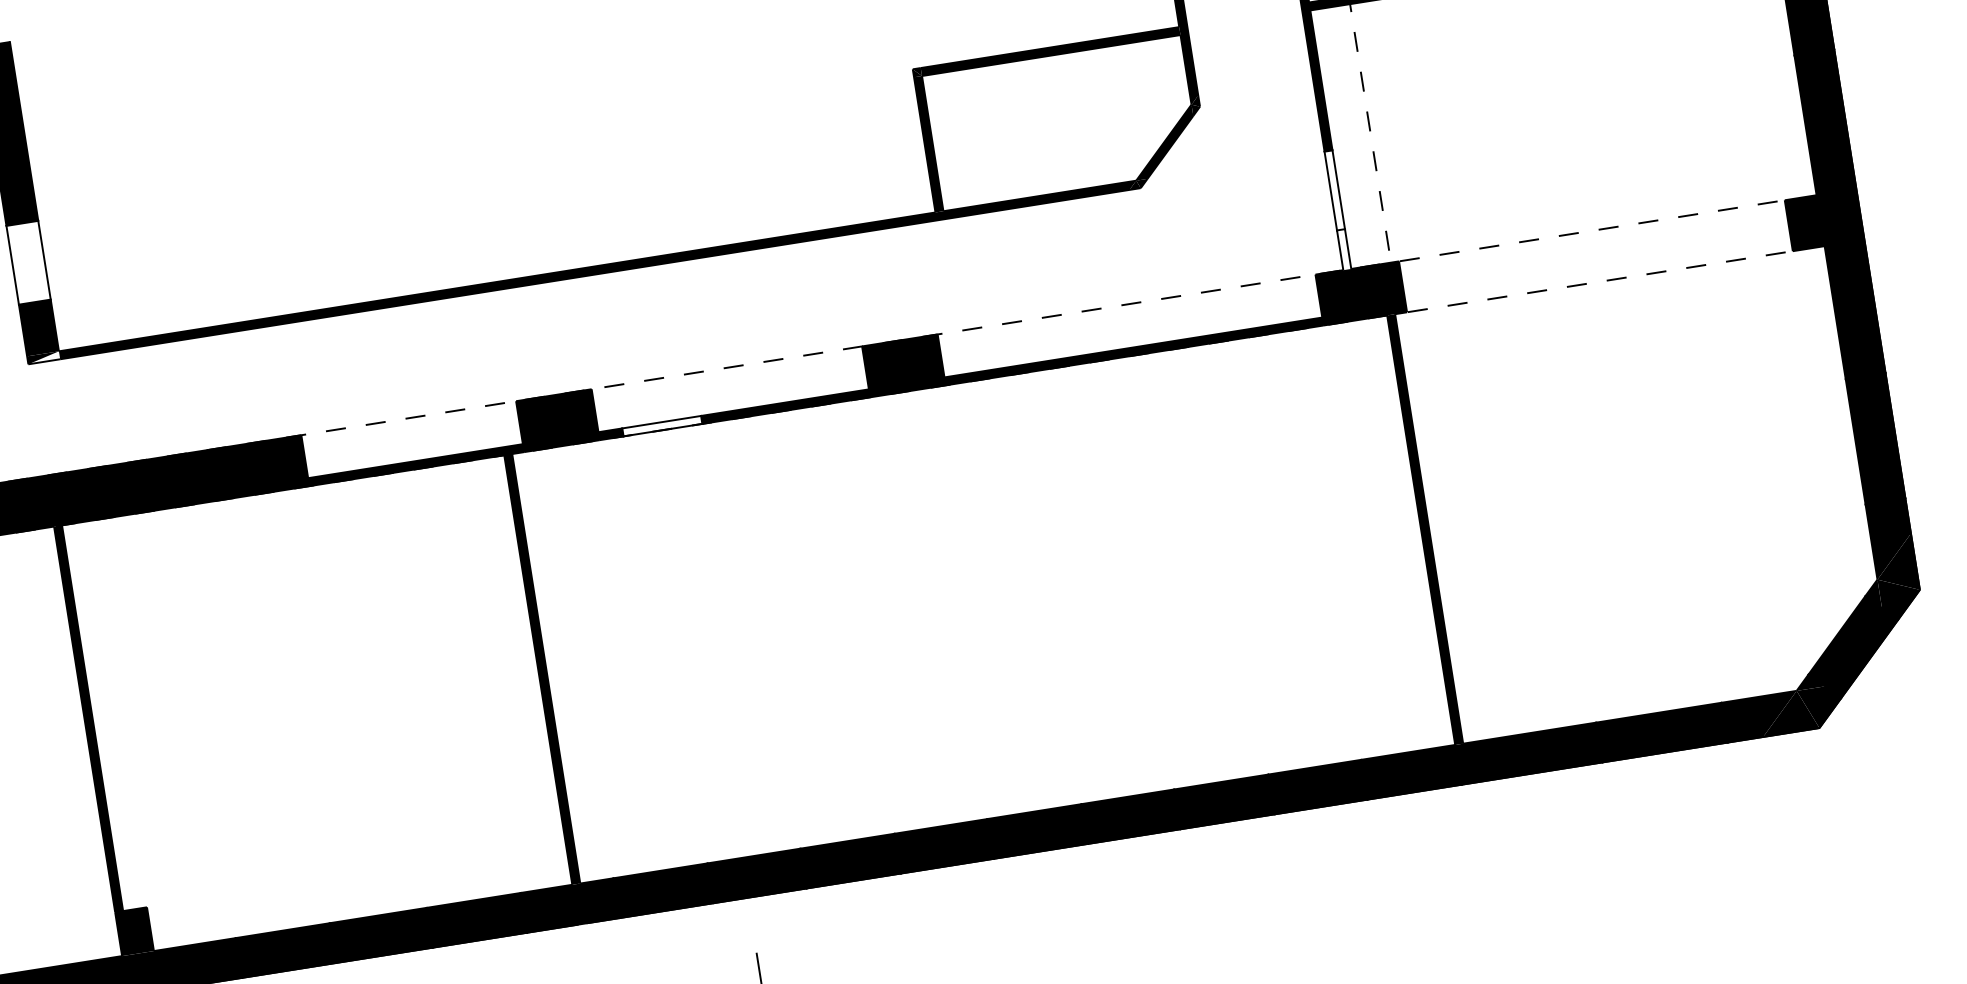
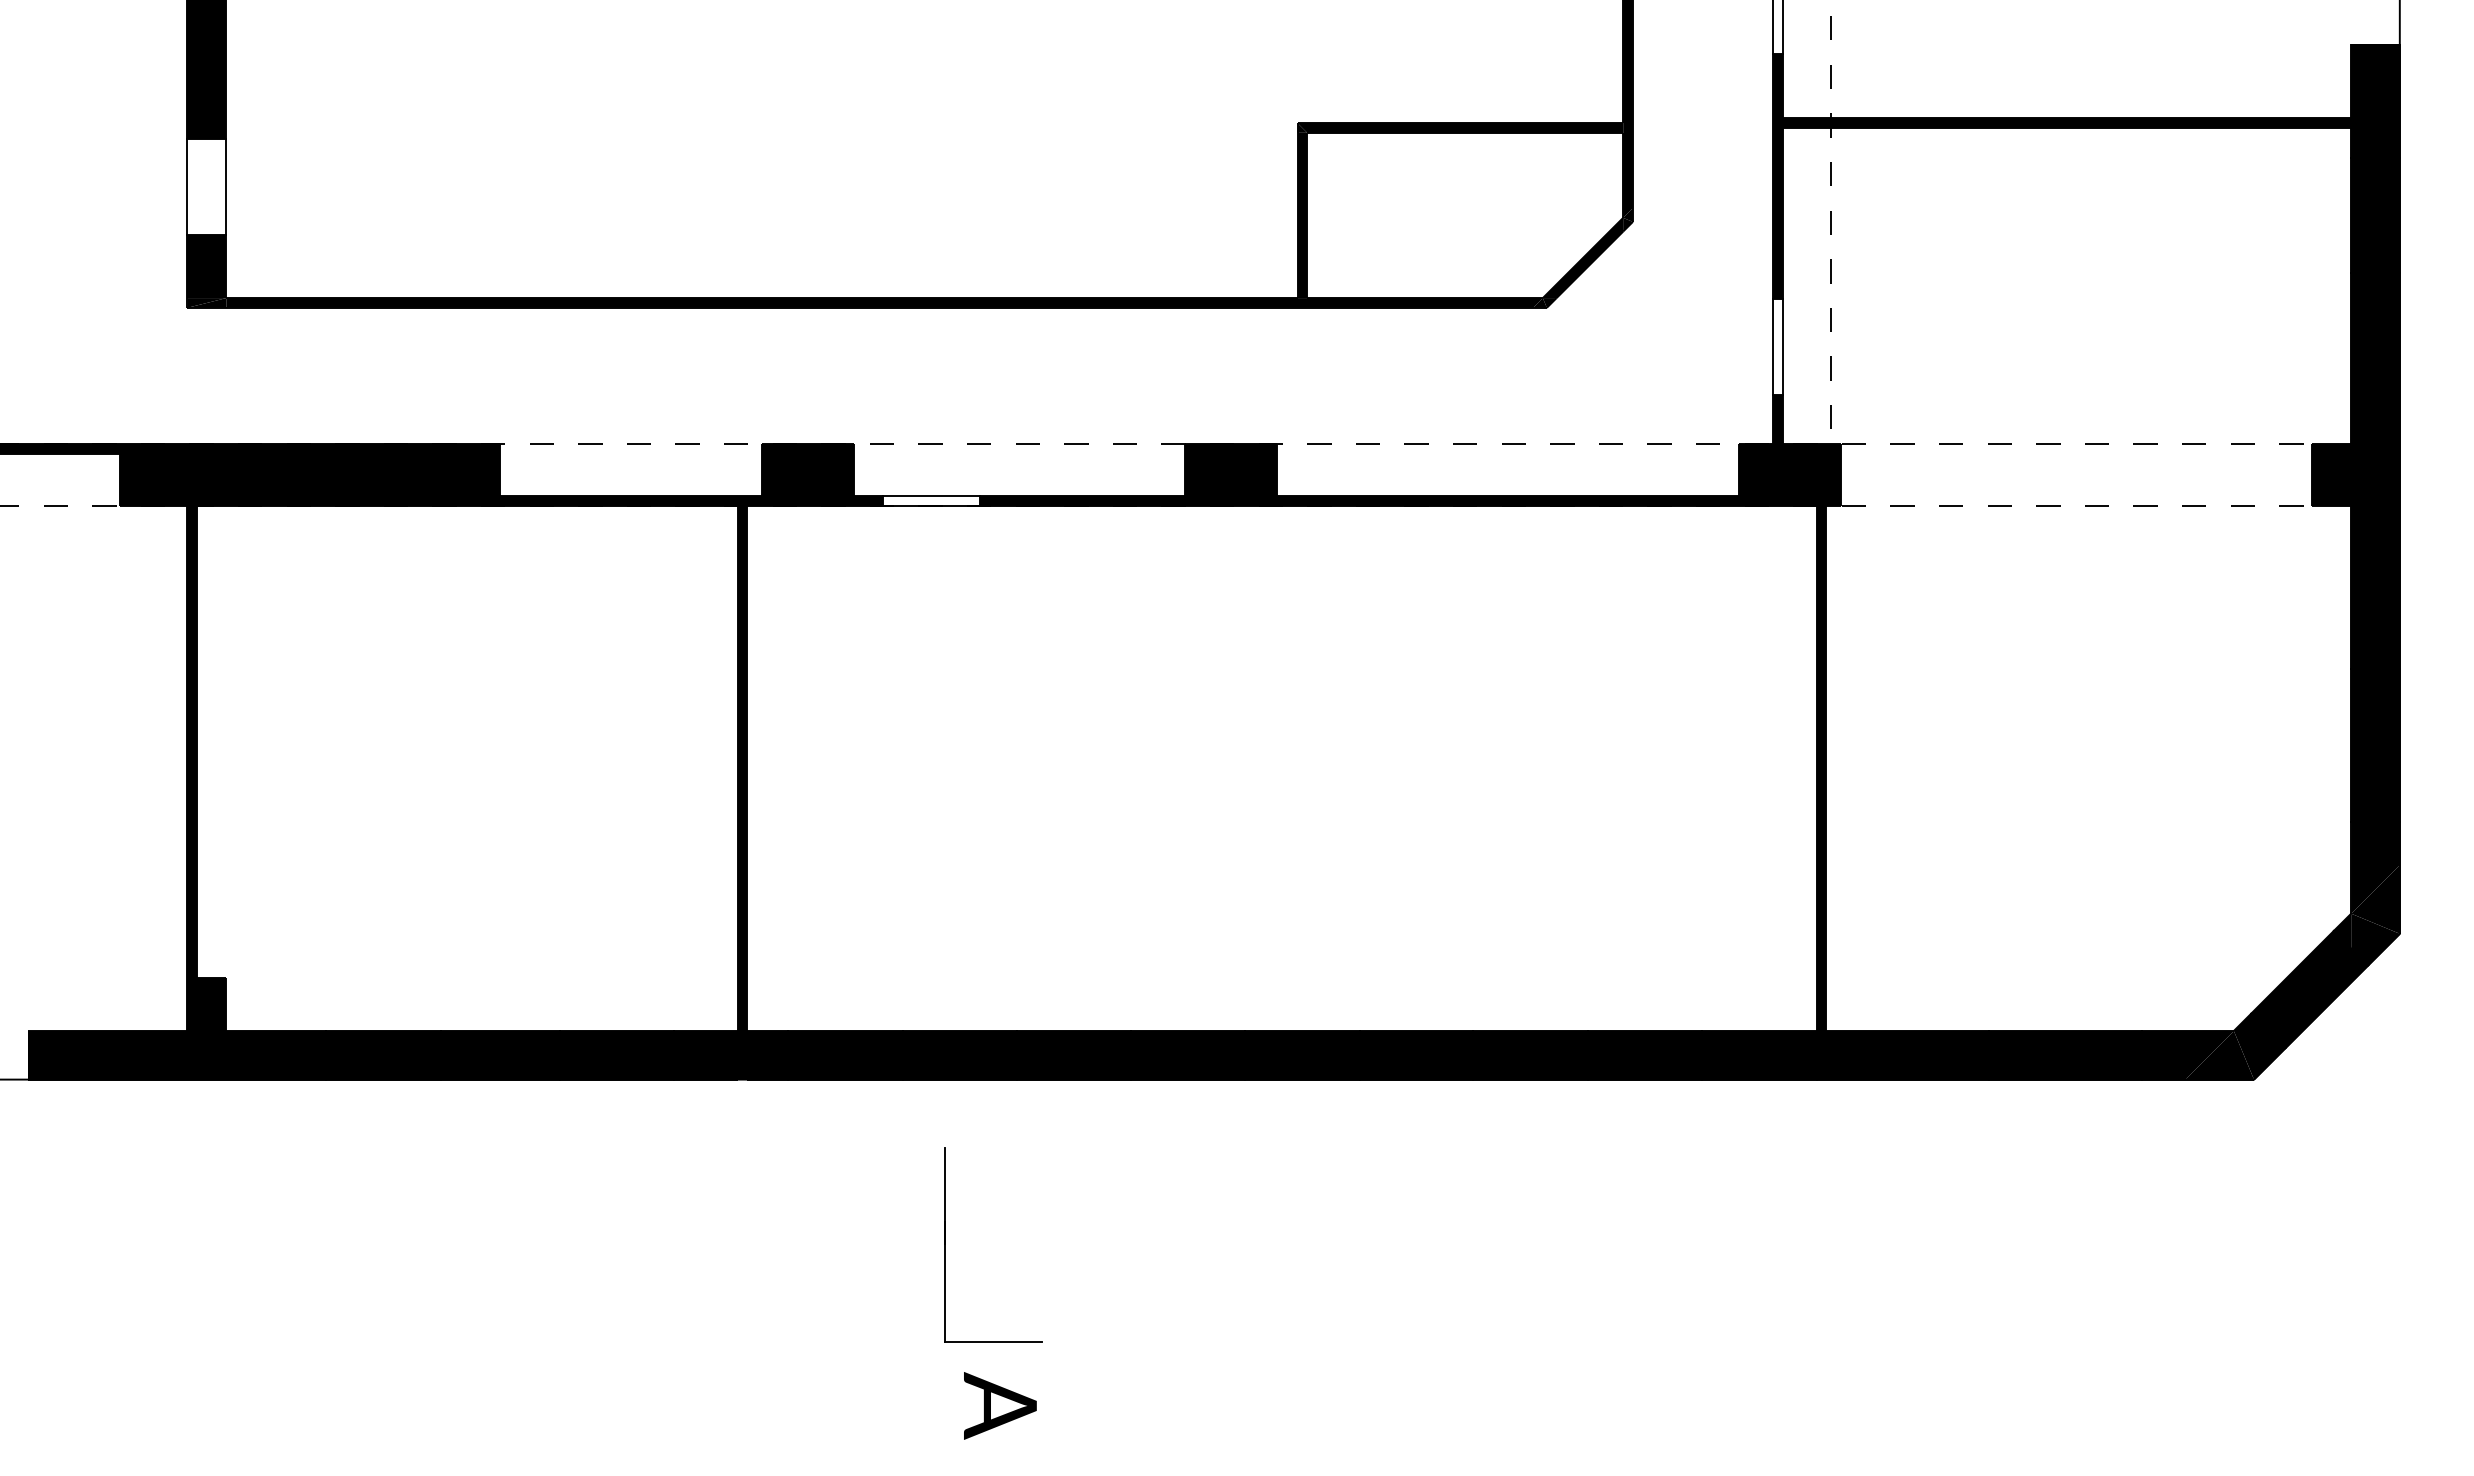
fill: (1343, 249) -> (1777, 419), added
fill: (43, 357) -> (206, 302), added

